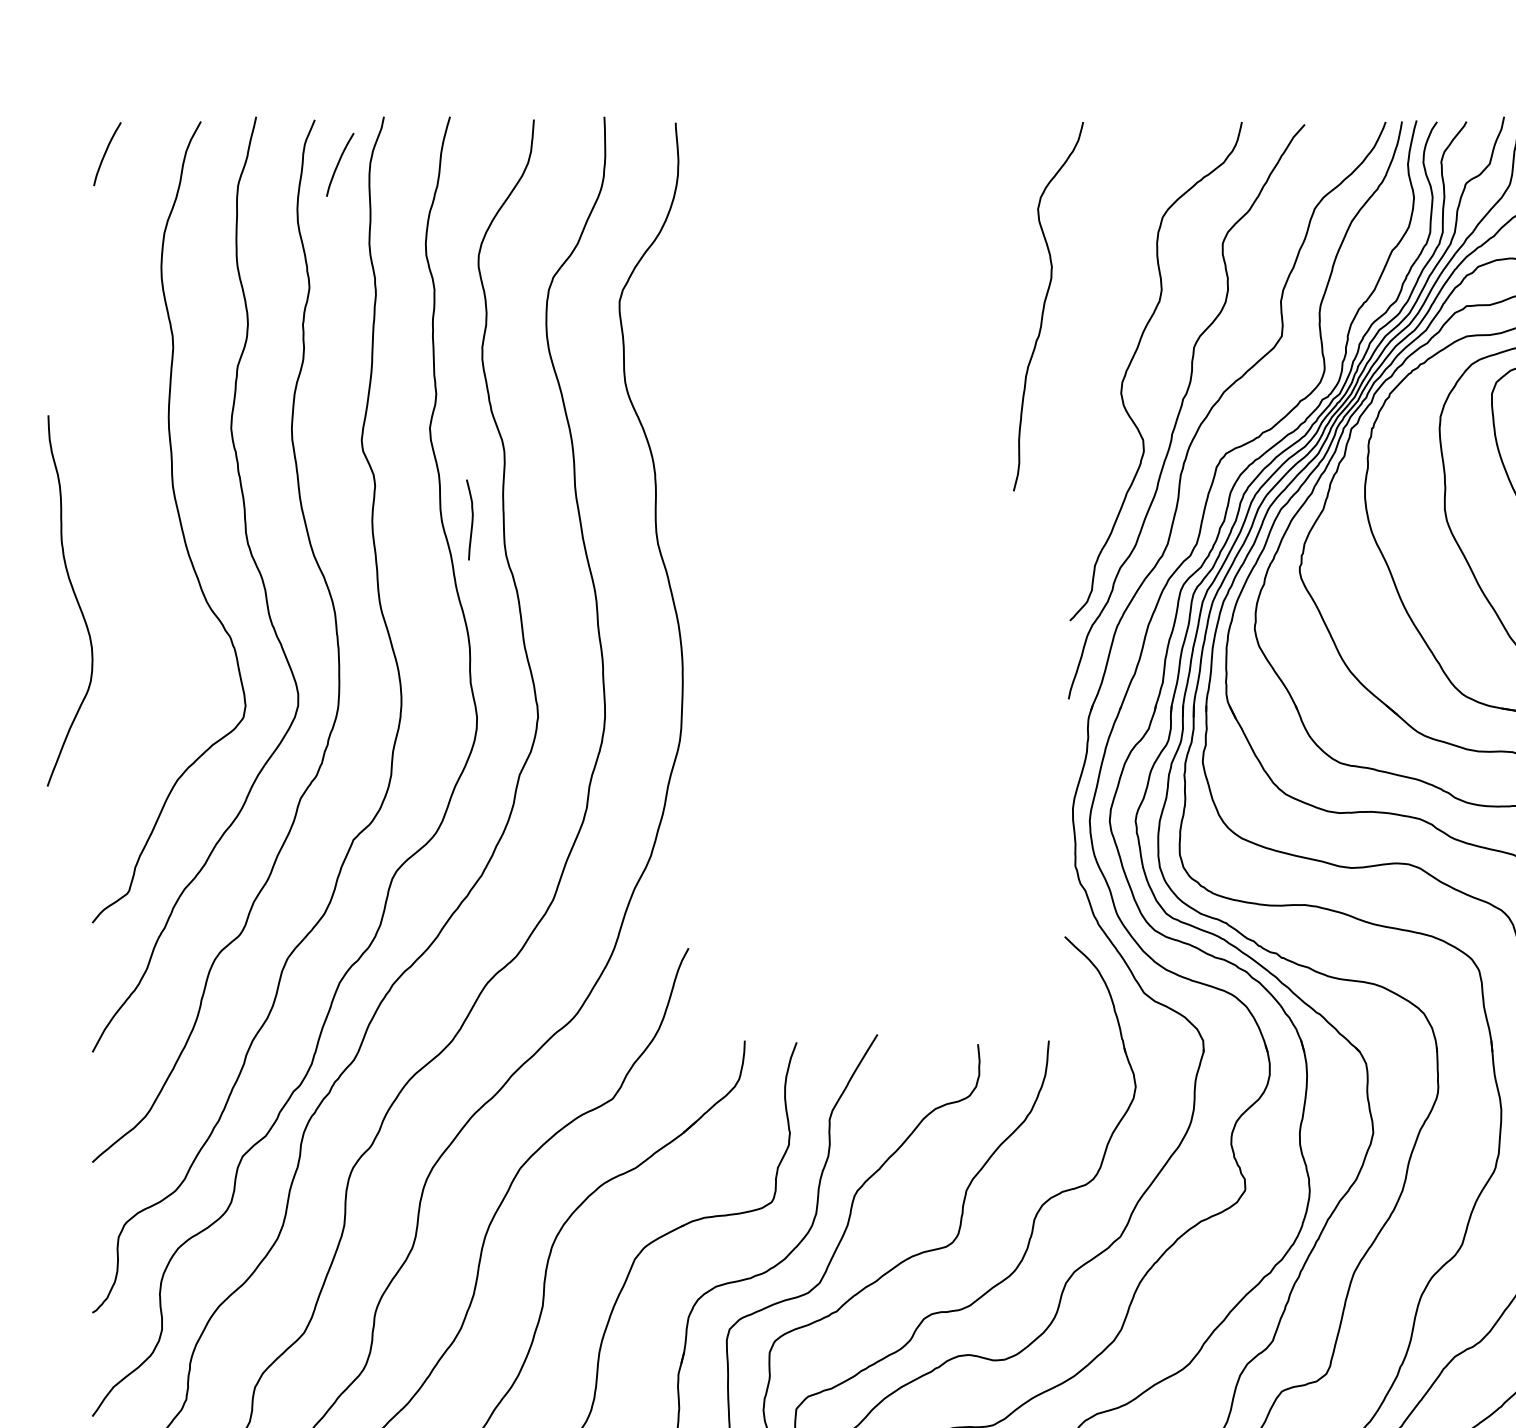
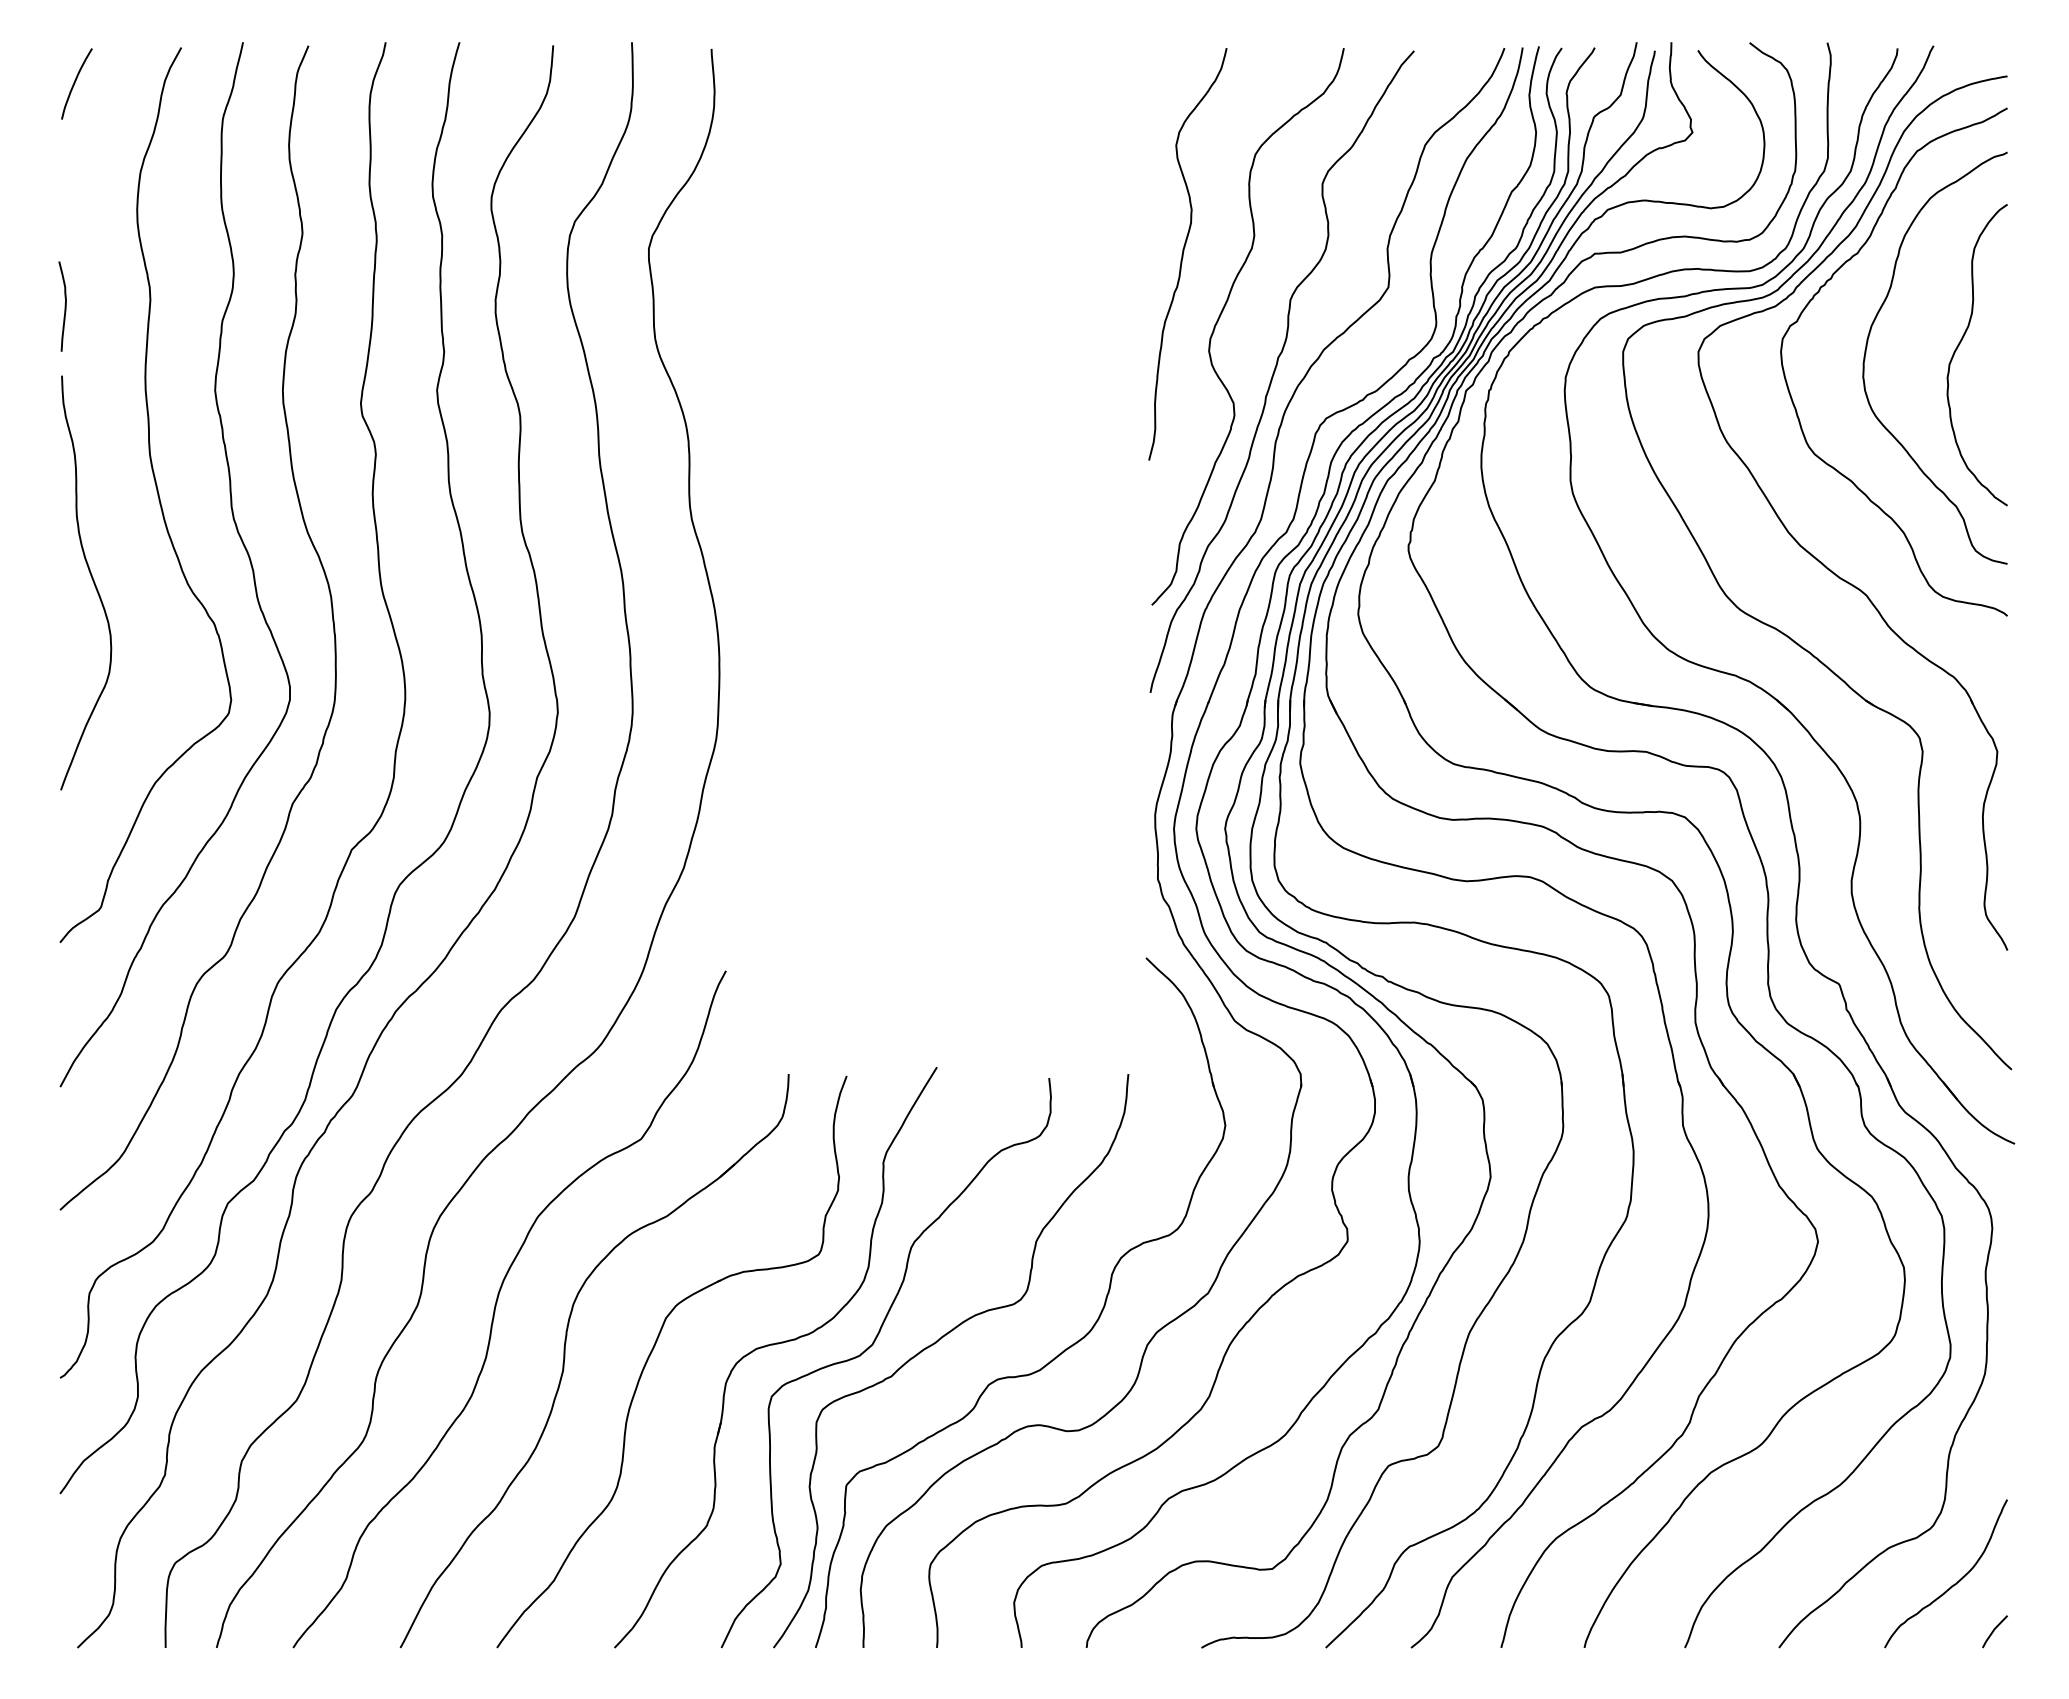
curve: (338, 164) -> (335, 95), removed
curve: (1044, 306) -> (1183, 254), moved
curve: (471, 519) -> (64, 306), moved
curve: (75, 599) -> (92, 581), moved

